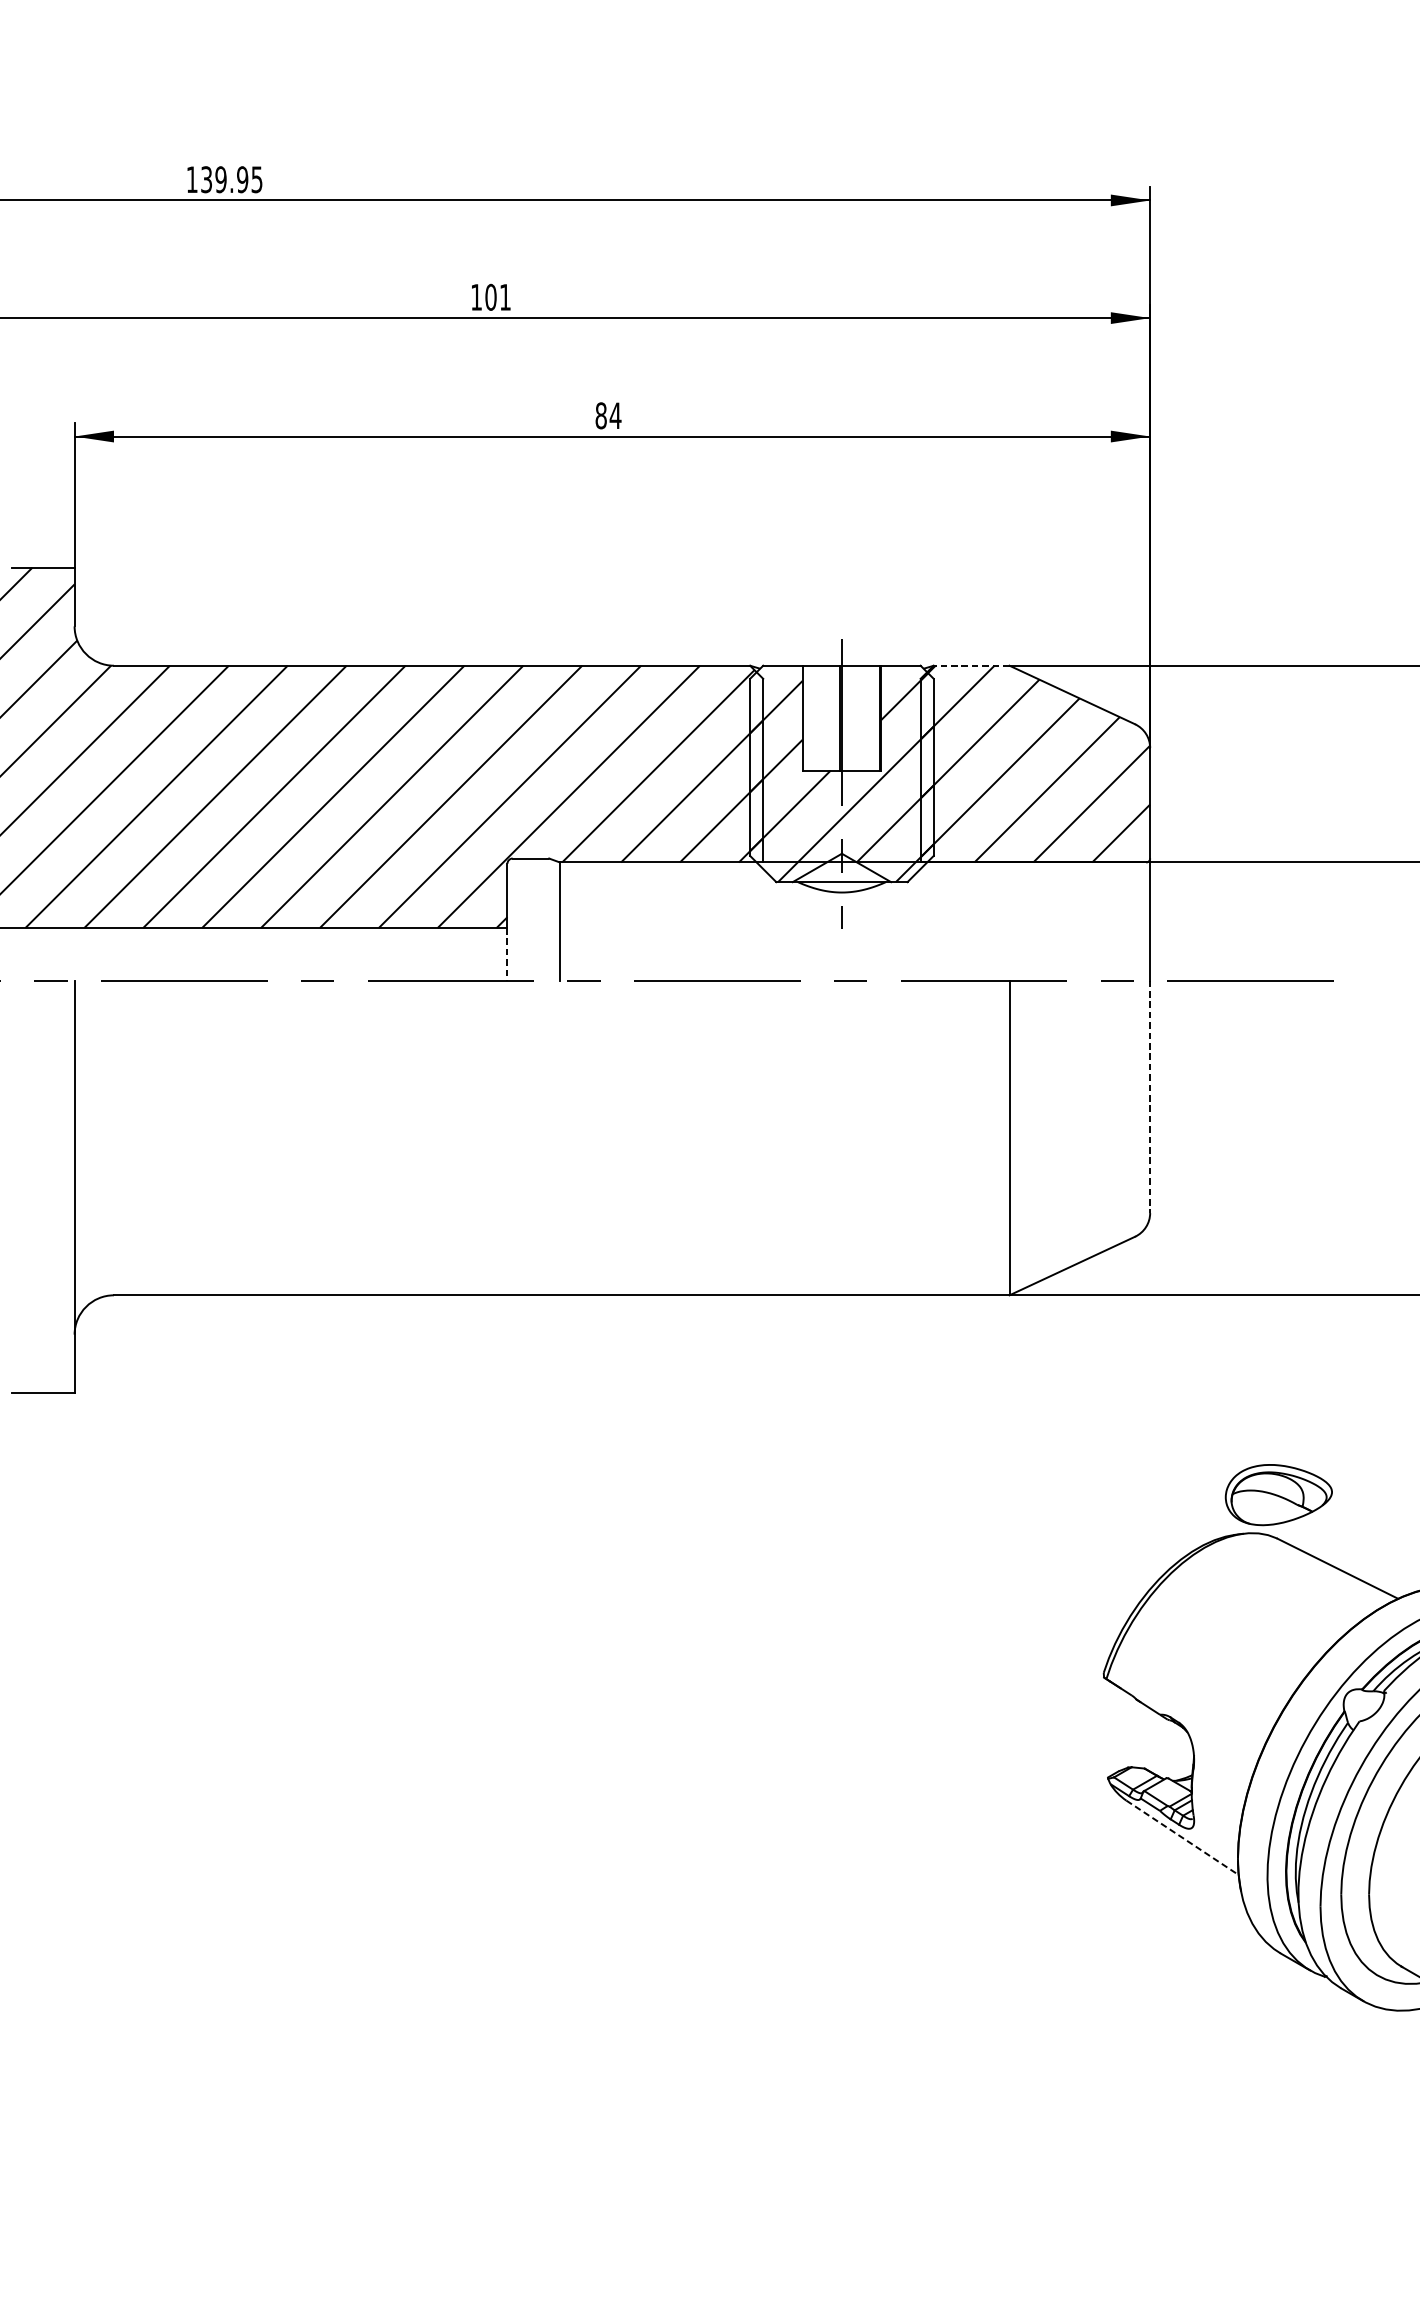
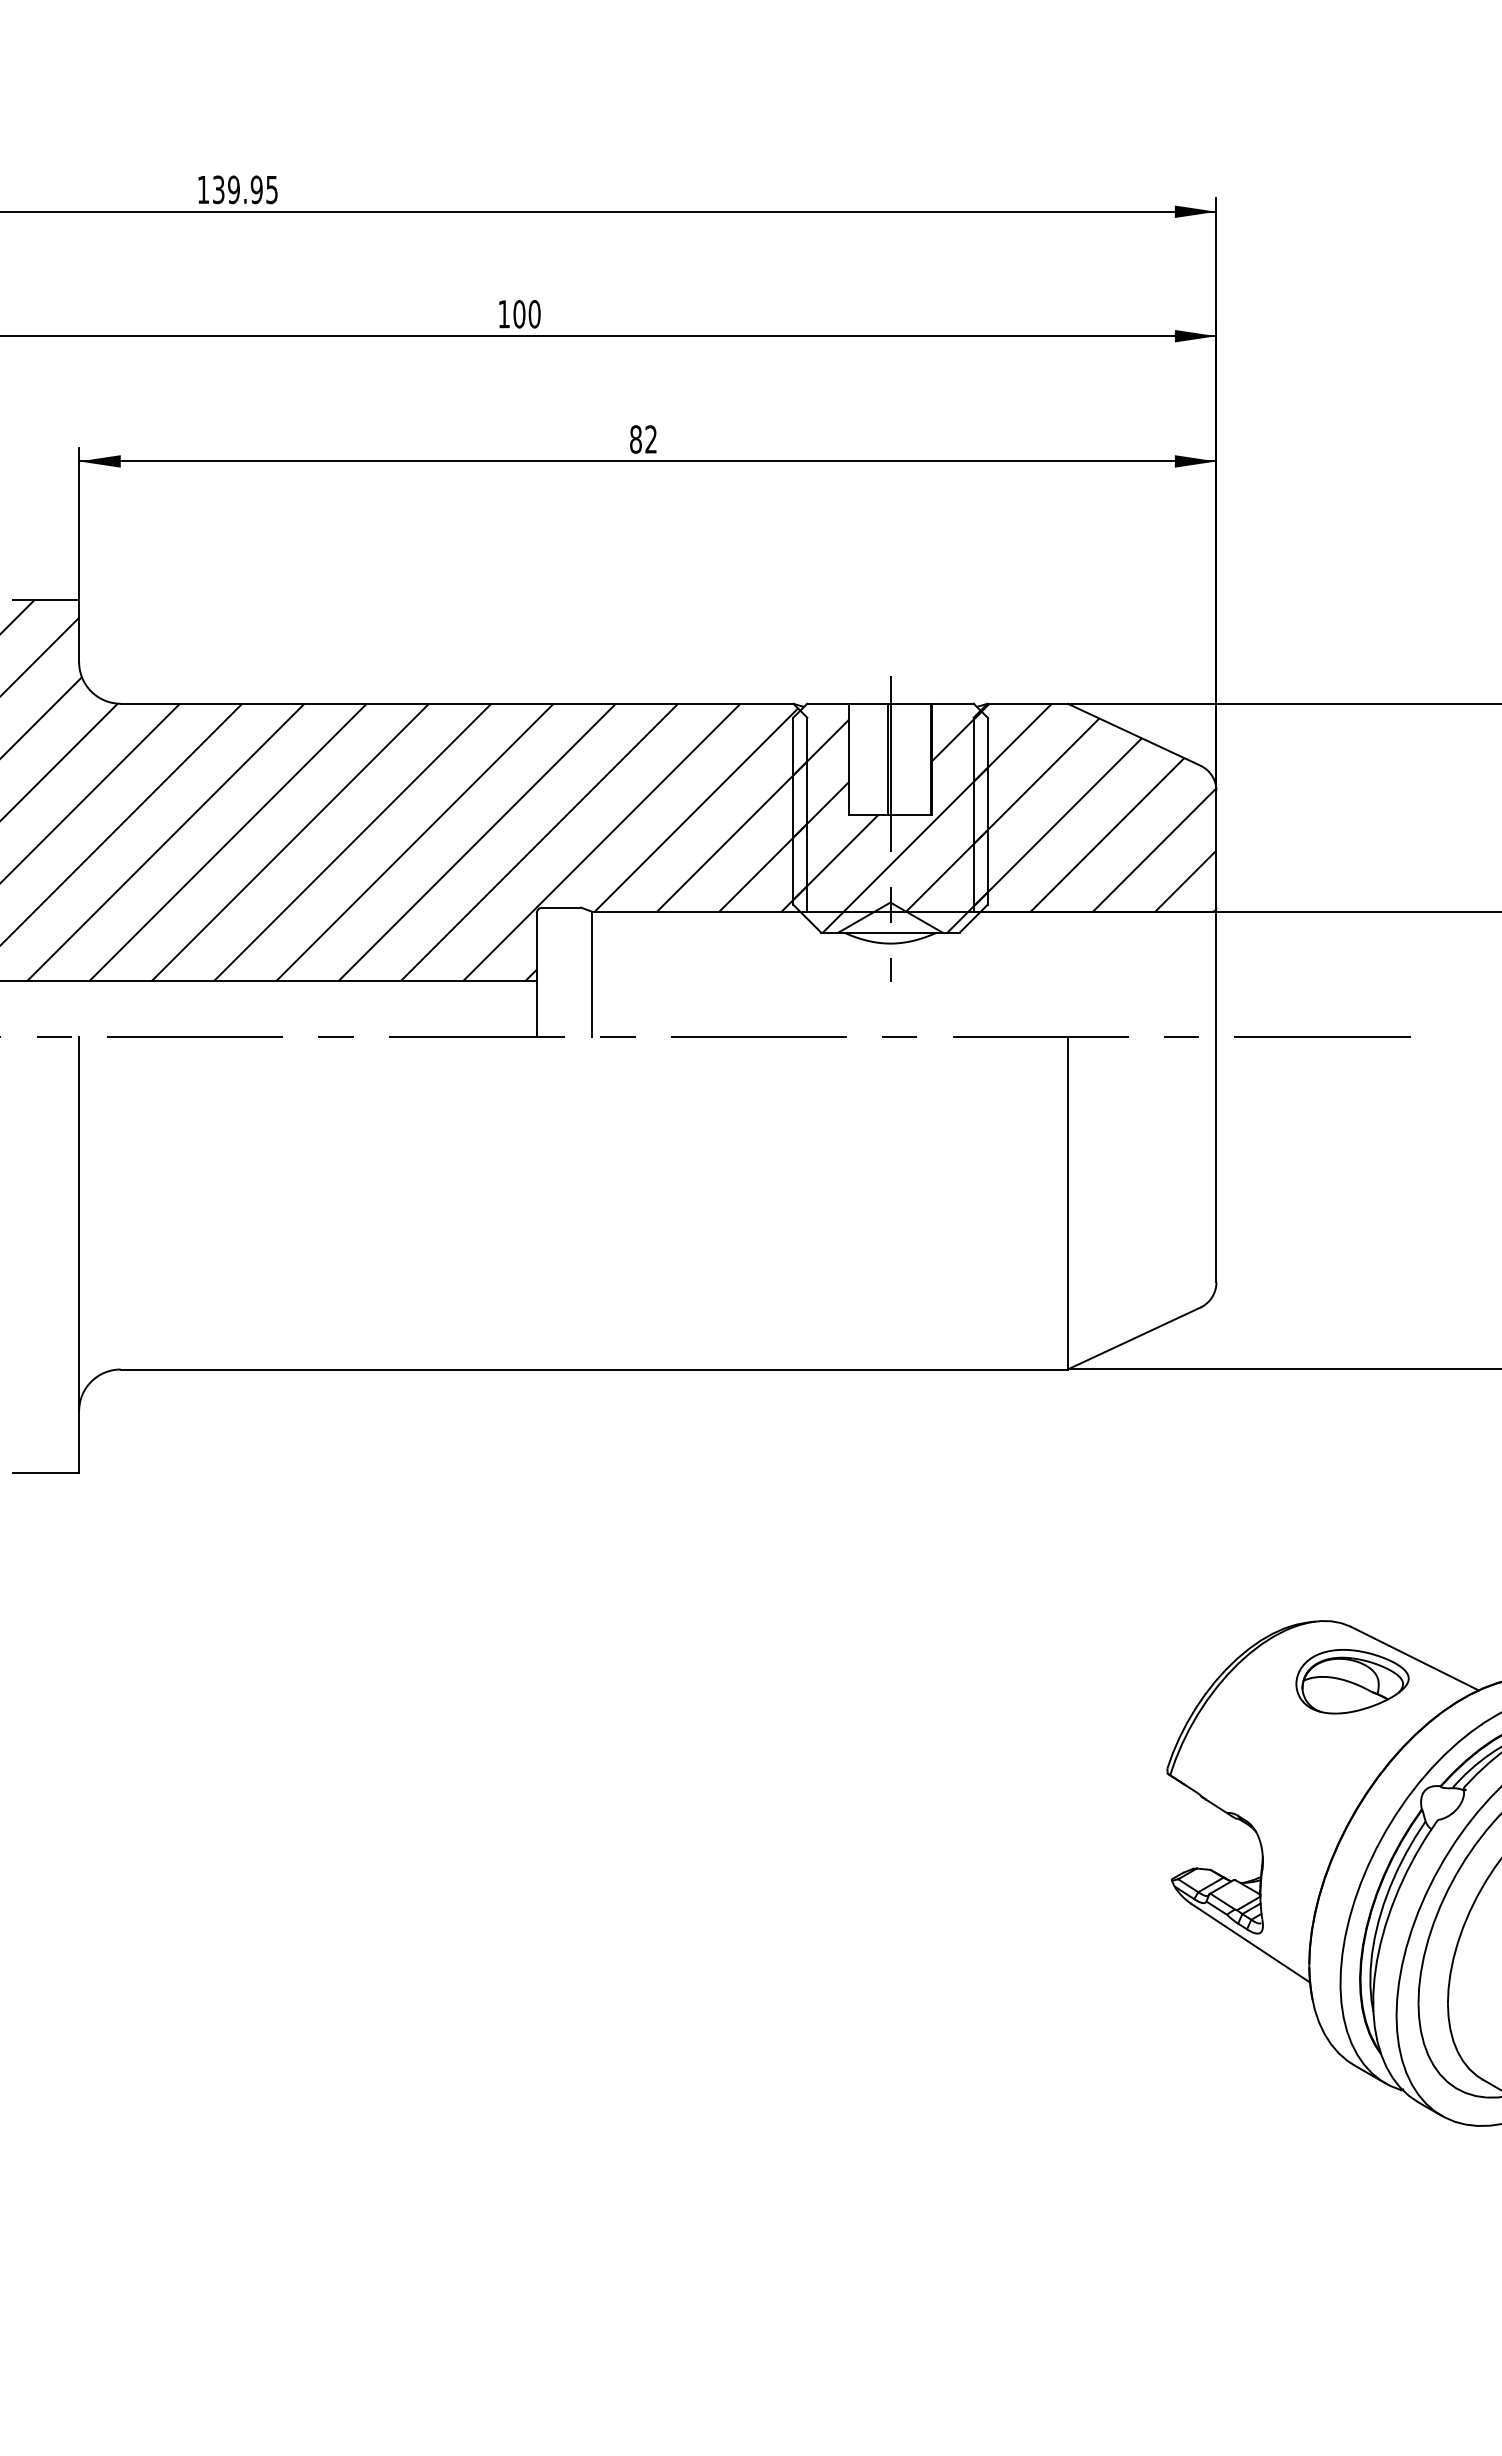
text: (505, 297) -> (534, 314), 101 -> 100
text: (614, 415) -> (650, 439), 84 -> 82
line: (971, 665) -> (1027, 703), dashed -> solid
line: (507, 953) -> (536, 1008), dashed -> solid
line: (1150, 1096) -> (1216, 1159), dashed -> solid
part: (1278, 1494) -> (1352, 1681), moved
line: (1183, 1838) -> (1251, 1943), dashed -> solid

